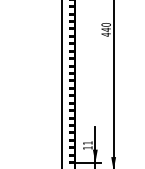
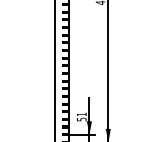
text: (87, 147) -> (81, 119), 11 -> 51

